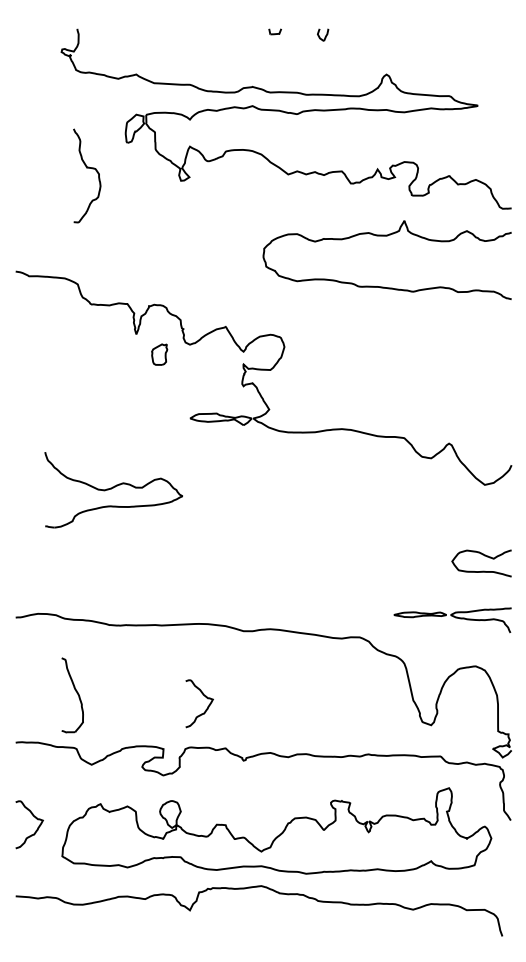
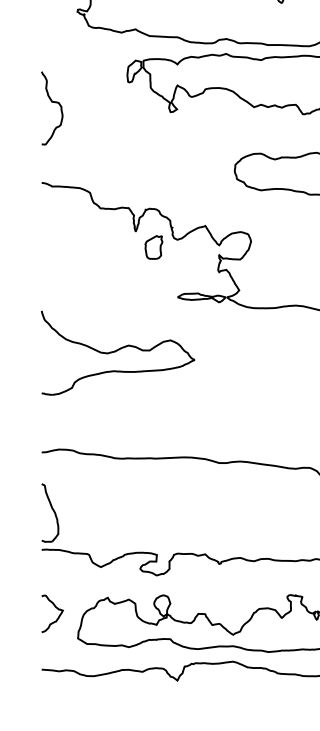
curve: (87, 168) -> (52, 102), moved
part: (159, 354) -> (153, 247), size x1.43
part: (113, 489) -> (117, 352), size x1.43
part: (72, 695) -> (50, 513), moved
curve: (205, 697) -> (189, 514), removed

